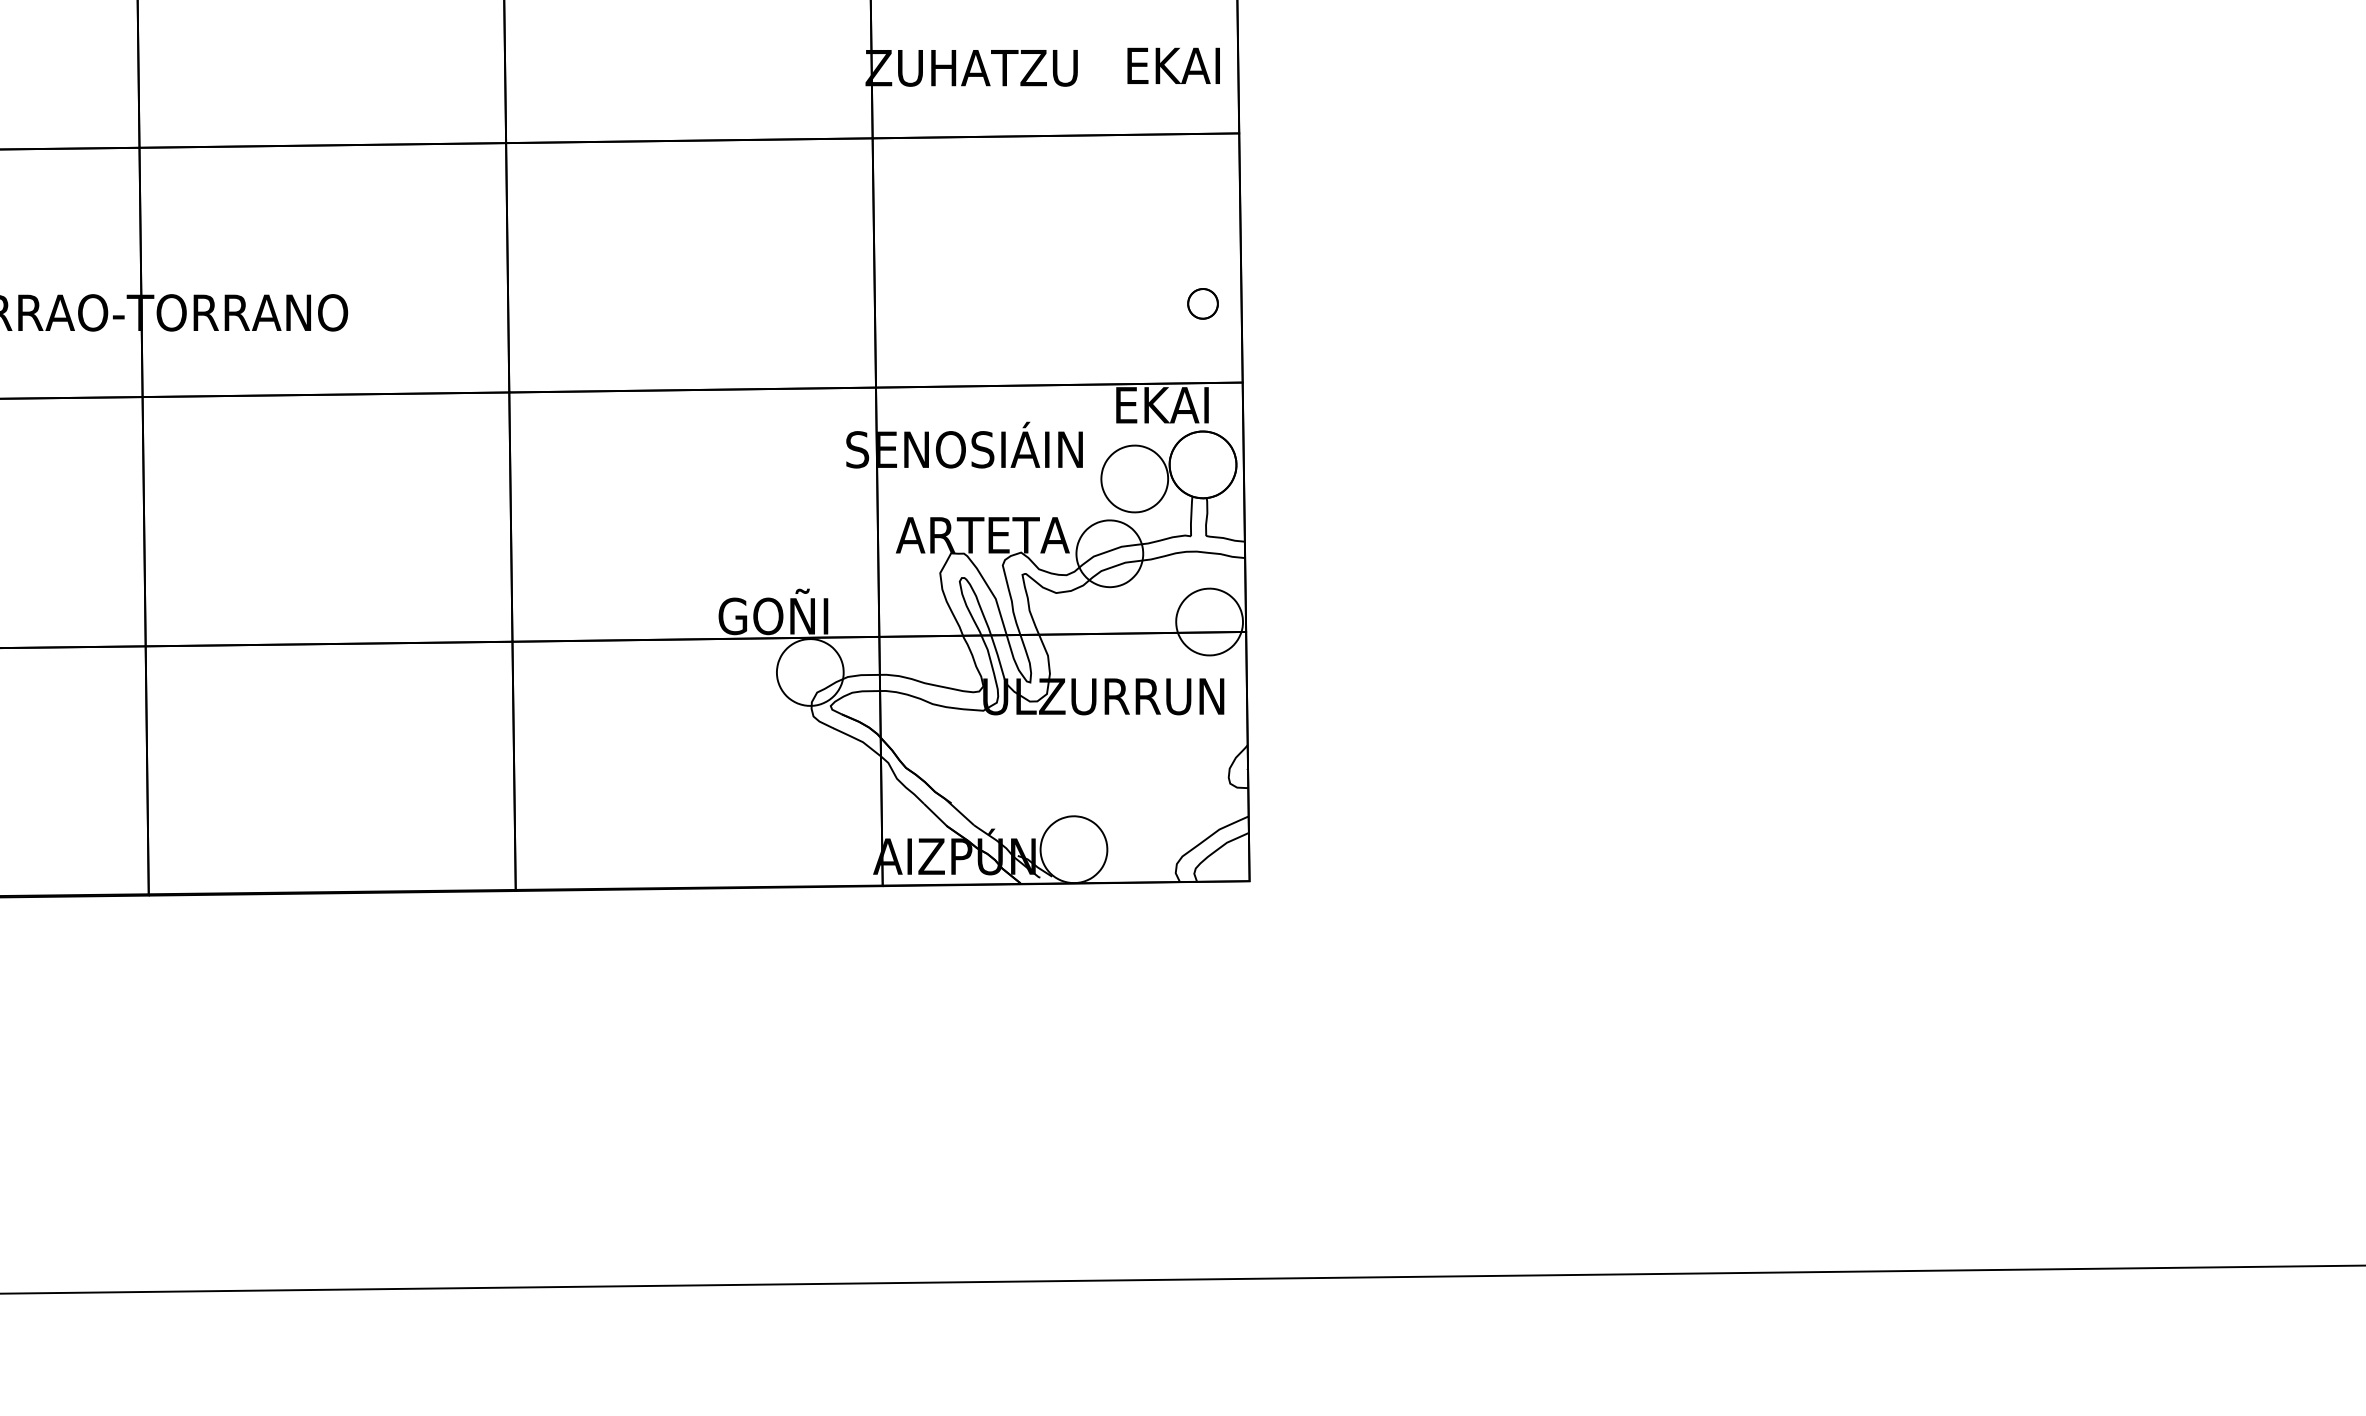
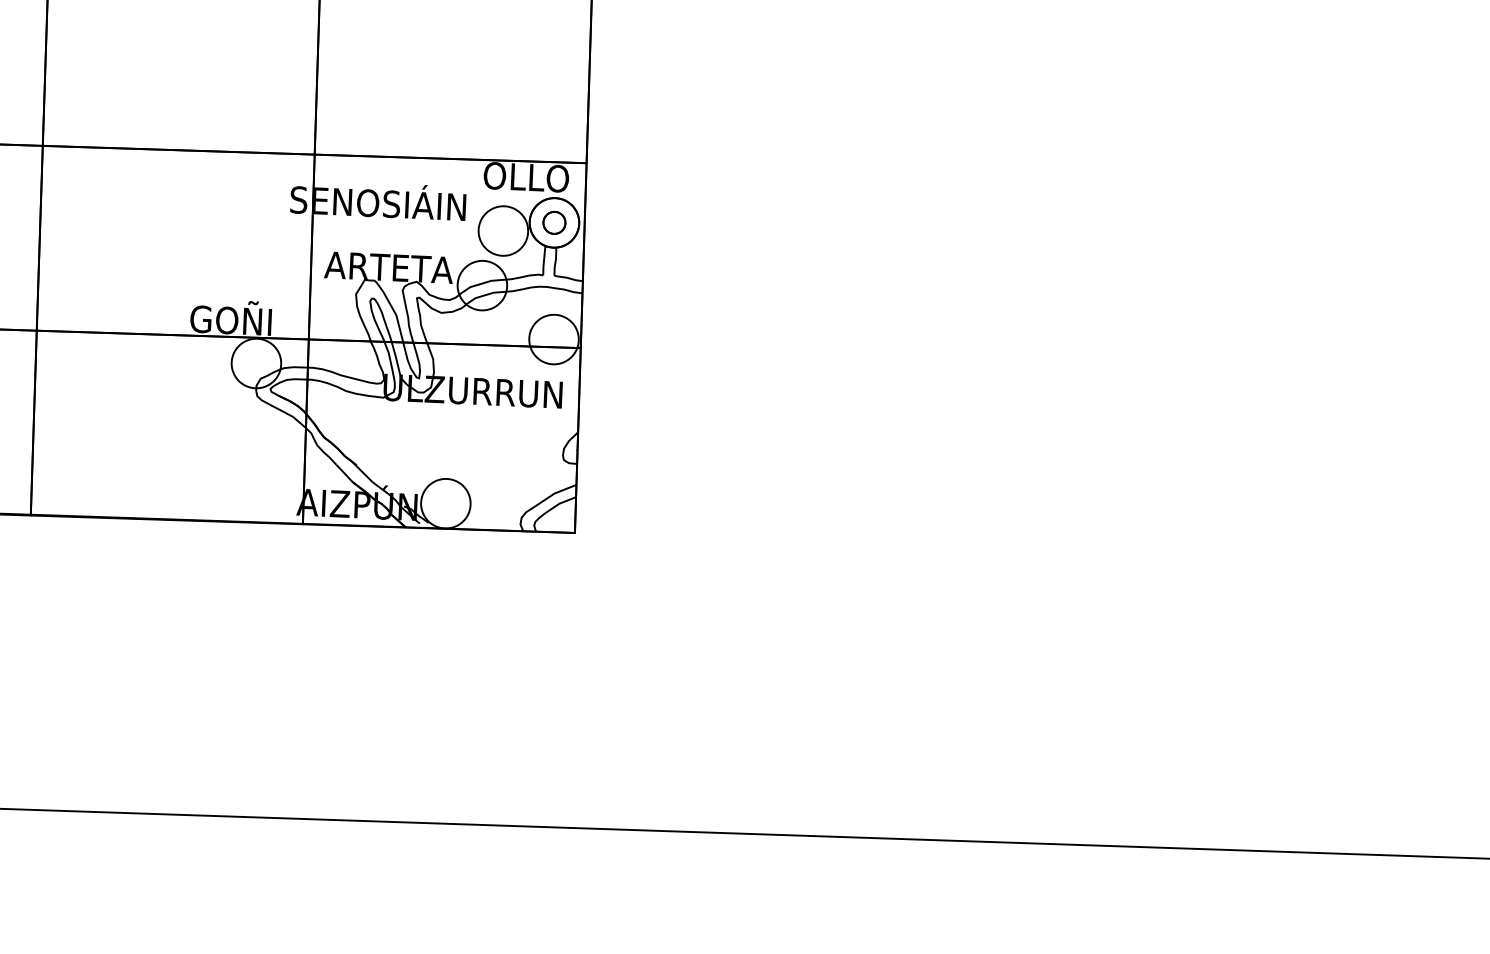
part: (1202, 303) -> (554, 222), moved
text: (1162, 404) -> (526, 176), EKAI -> OLLO

